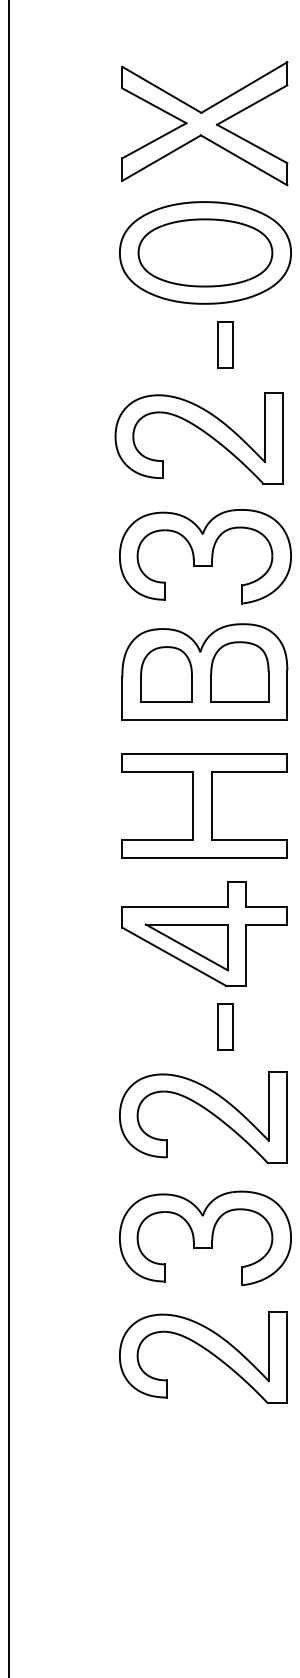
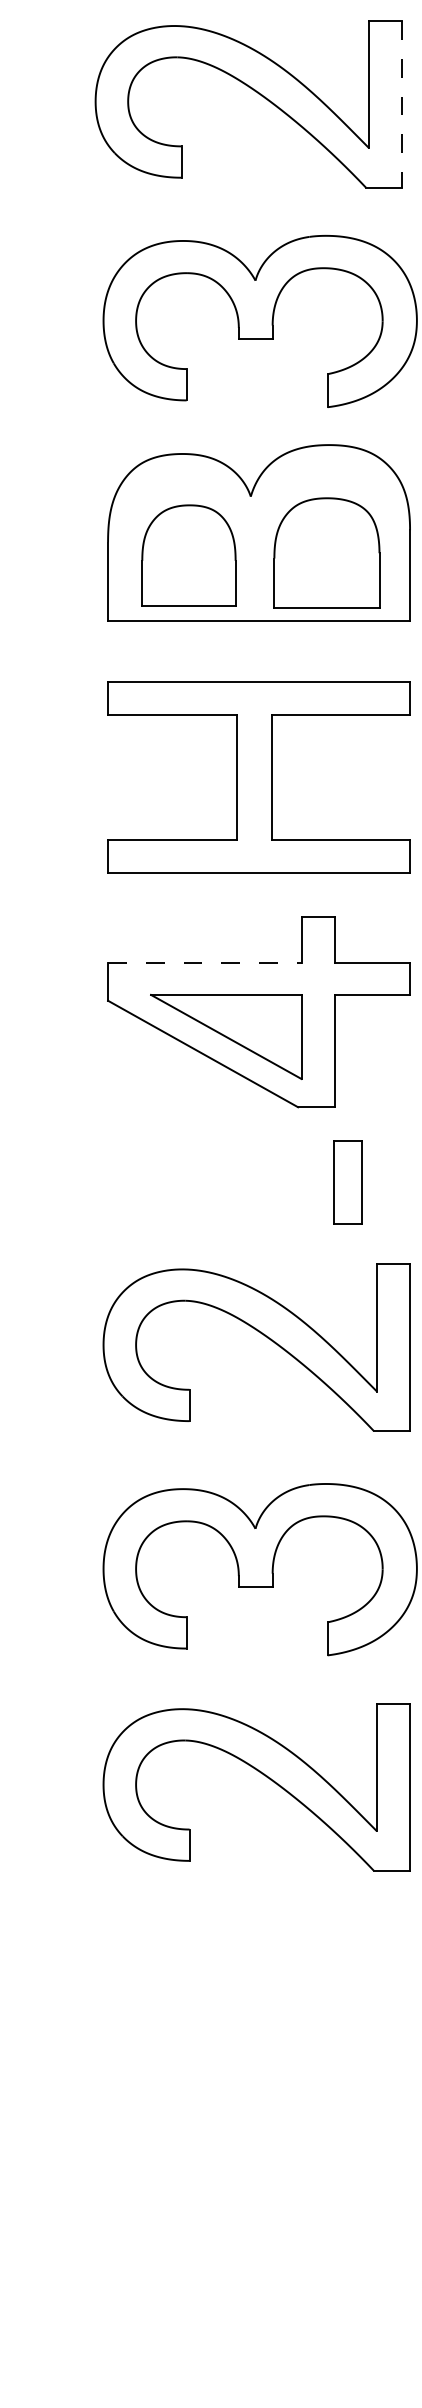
line: (282, 438) -> (401, 105), solid -> dashed
part: (239, 671) -> (326, 551), moved
part: (166, 674) -> (188, 555), moved
line: (175, 906) -> (205, 961), solid -> dashed
part: (225, 1026) -> (348, 1181), moved

